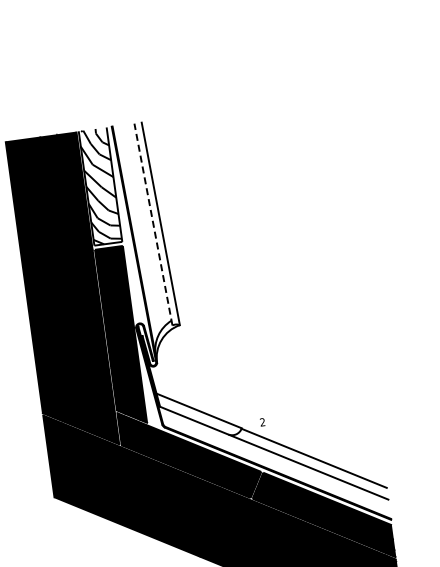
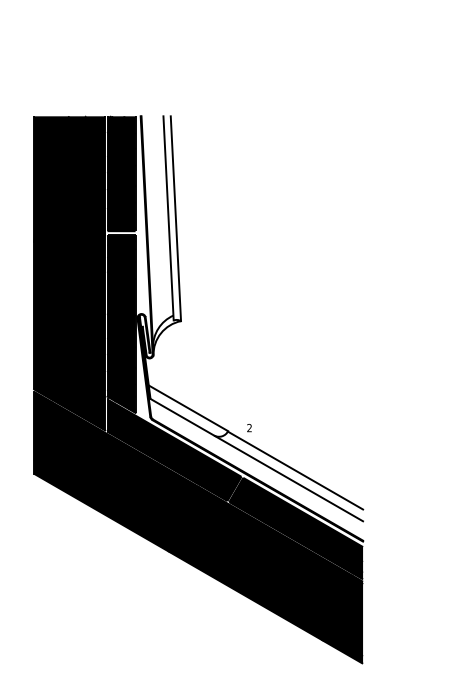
fill: (100, 186) -> (121, 173), added
line: (153, 223) -> (168, 217), dashed -> solid

